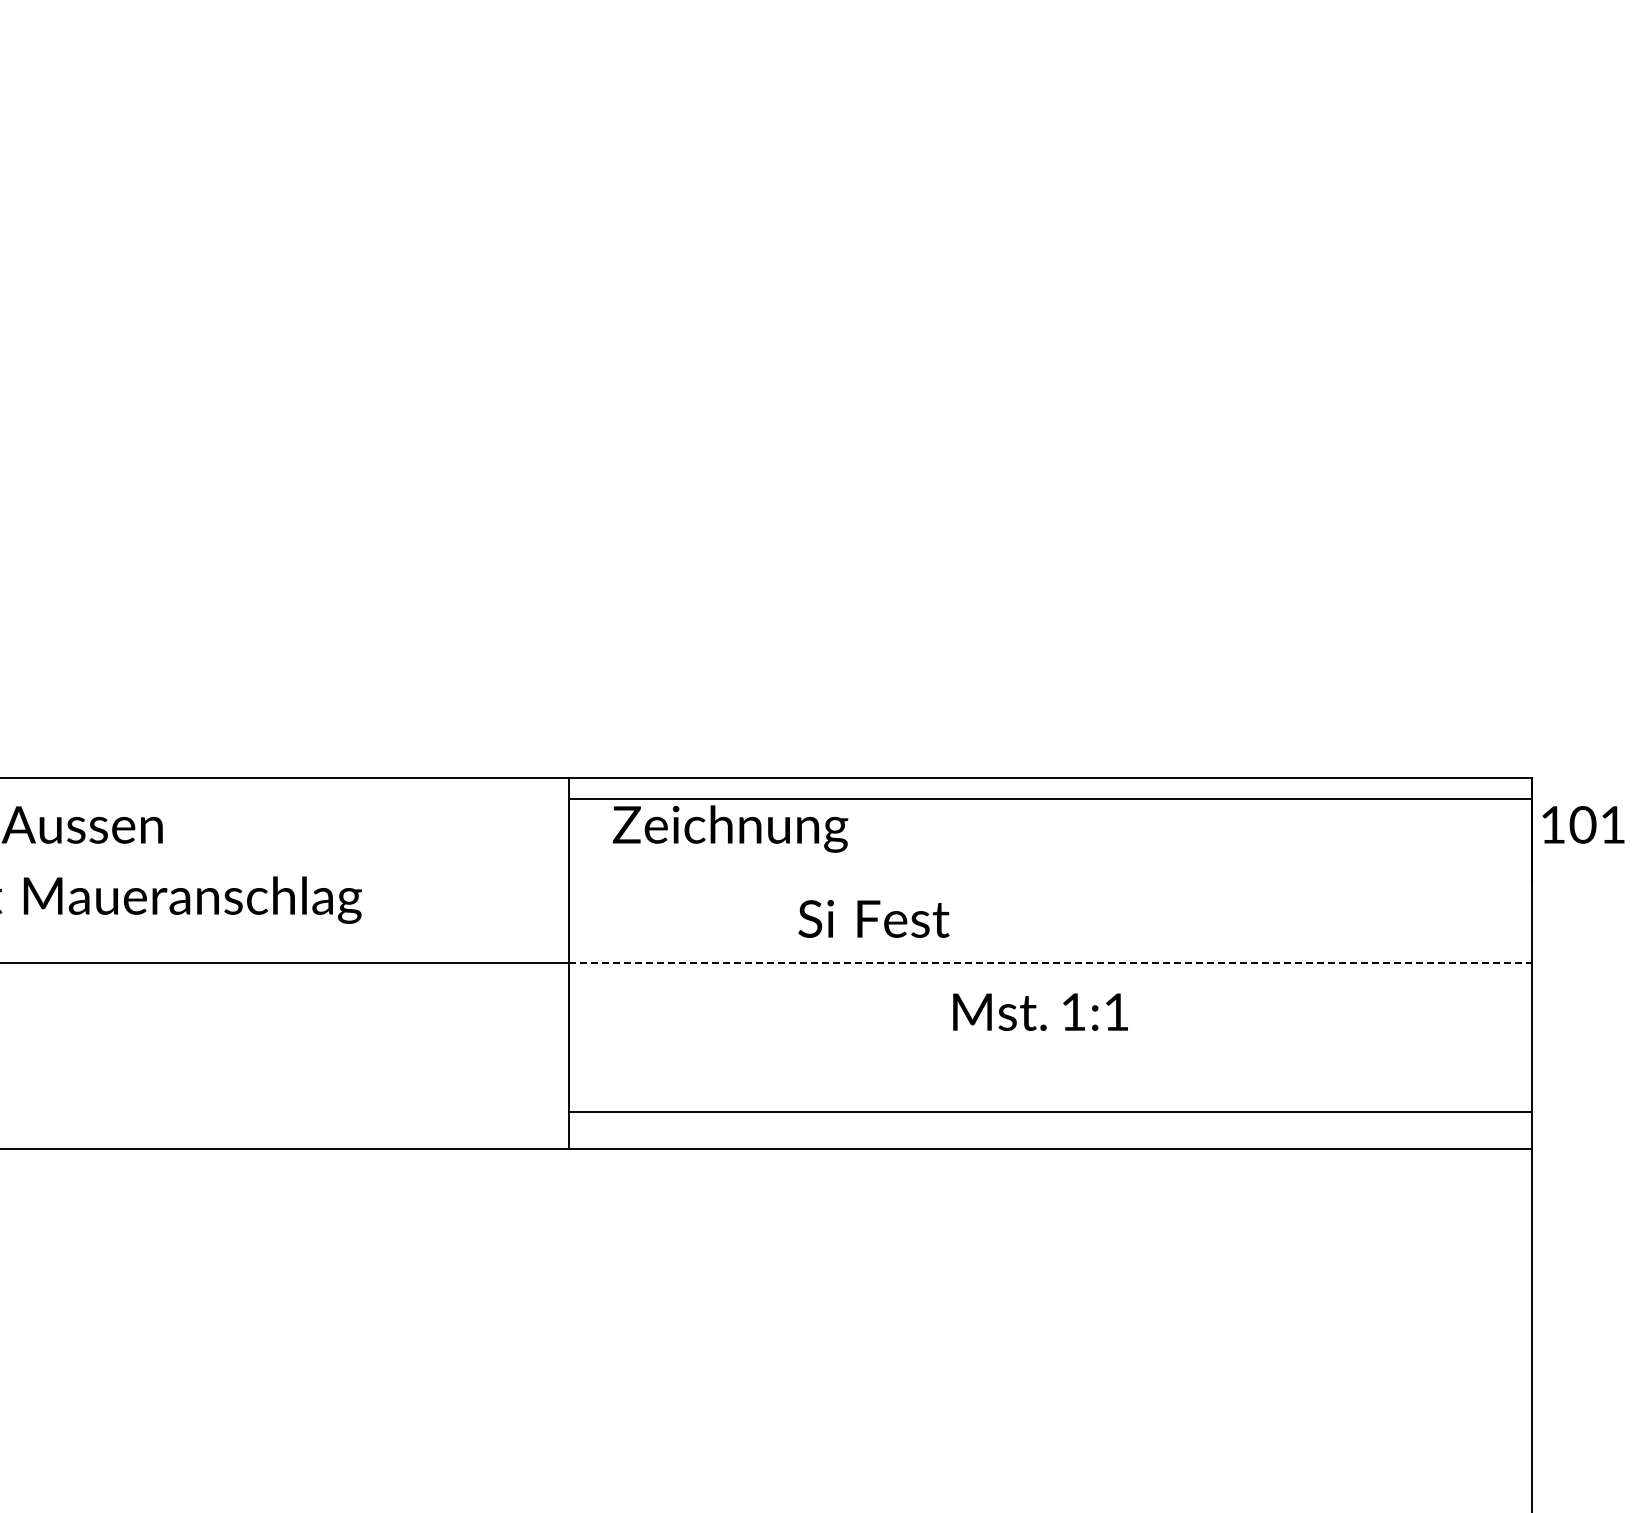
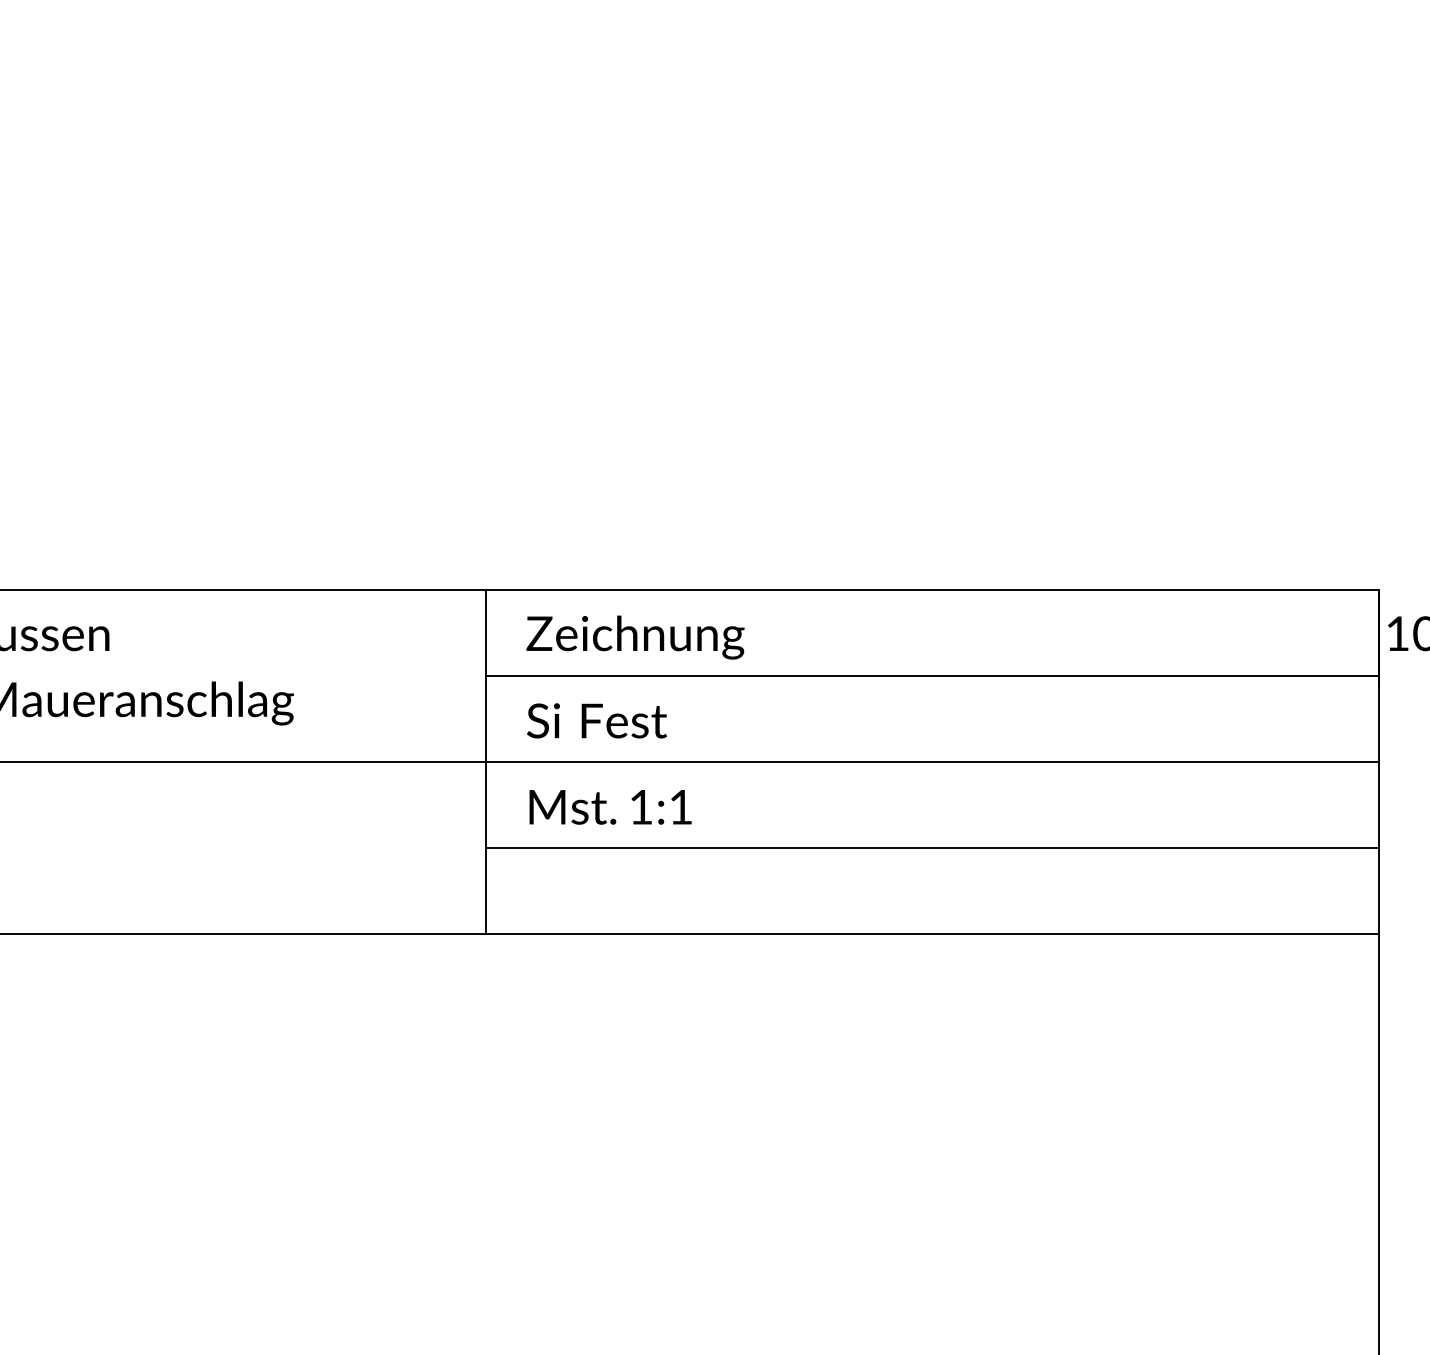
line: (1050, 798) -> (932, 675), moved
text: (873, 918) -> (596, 720), moved
line: (1050, 963) -> (932, 762), dashed -> solid
text: (1040, 1011) -> (610, 806), moved
line: (1050, 1112) -> (932, 848), moved

